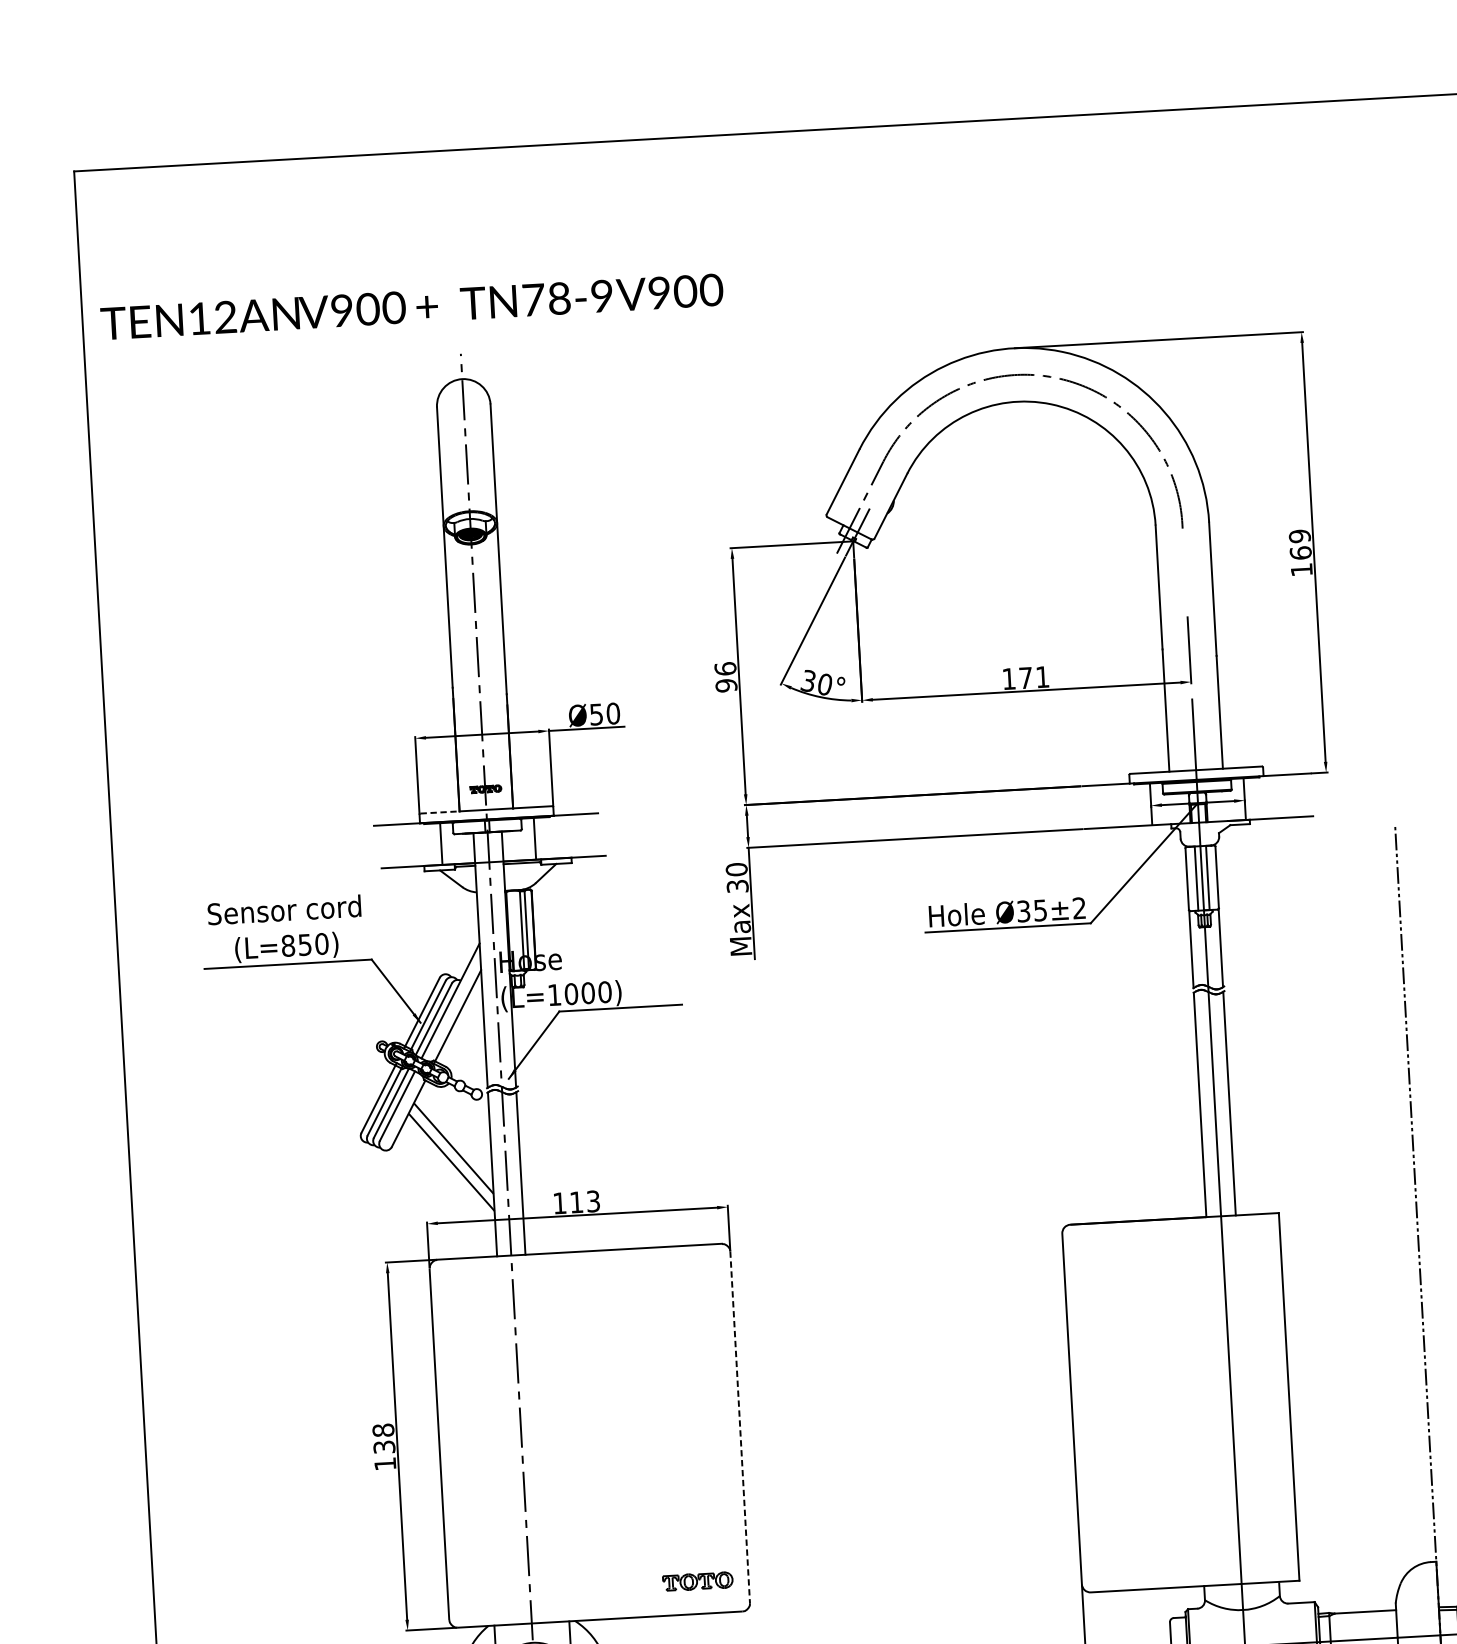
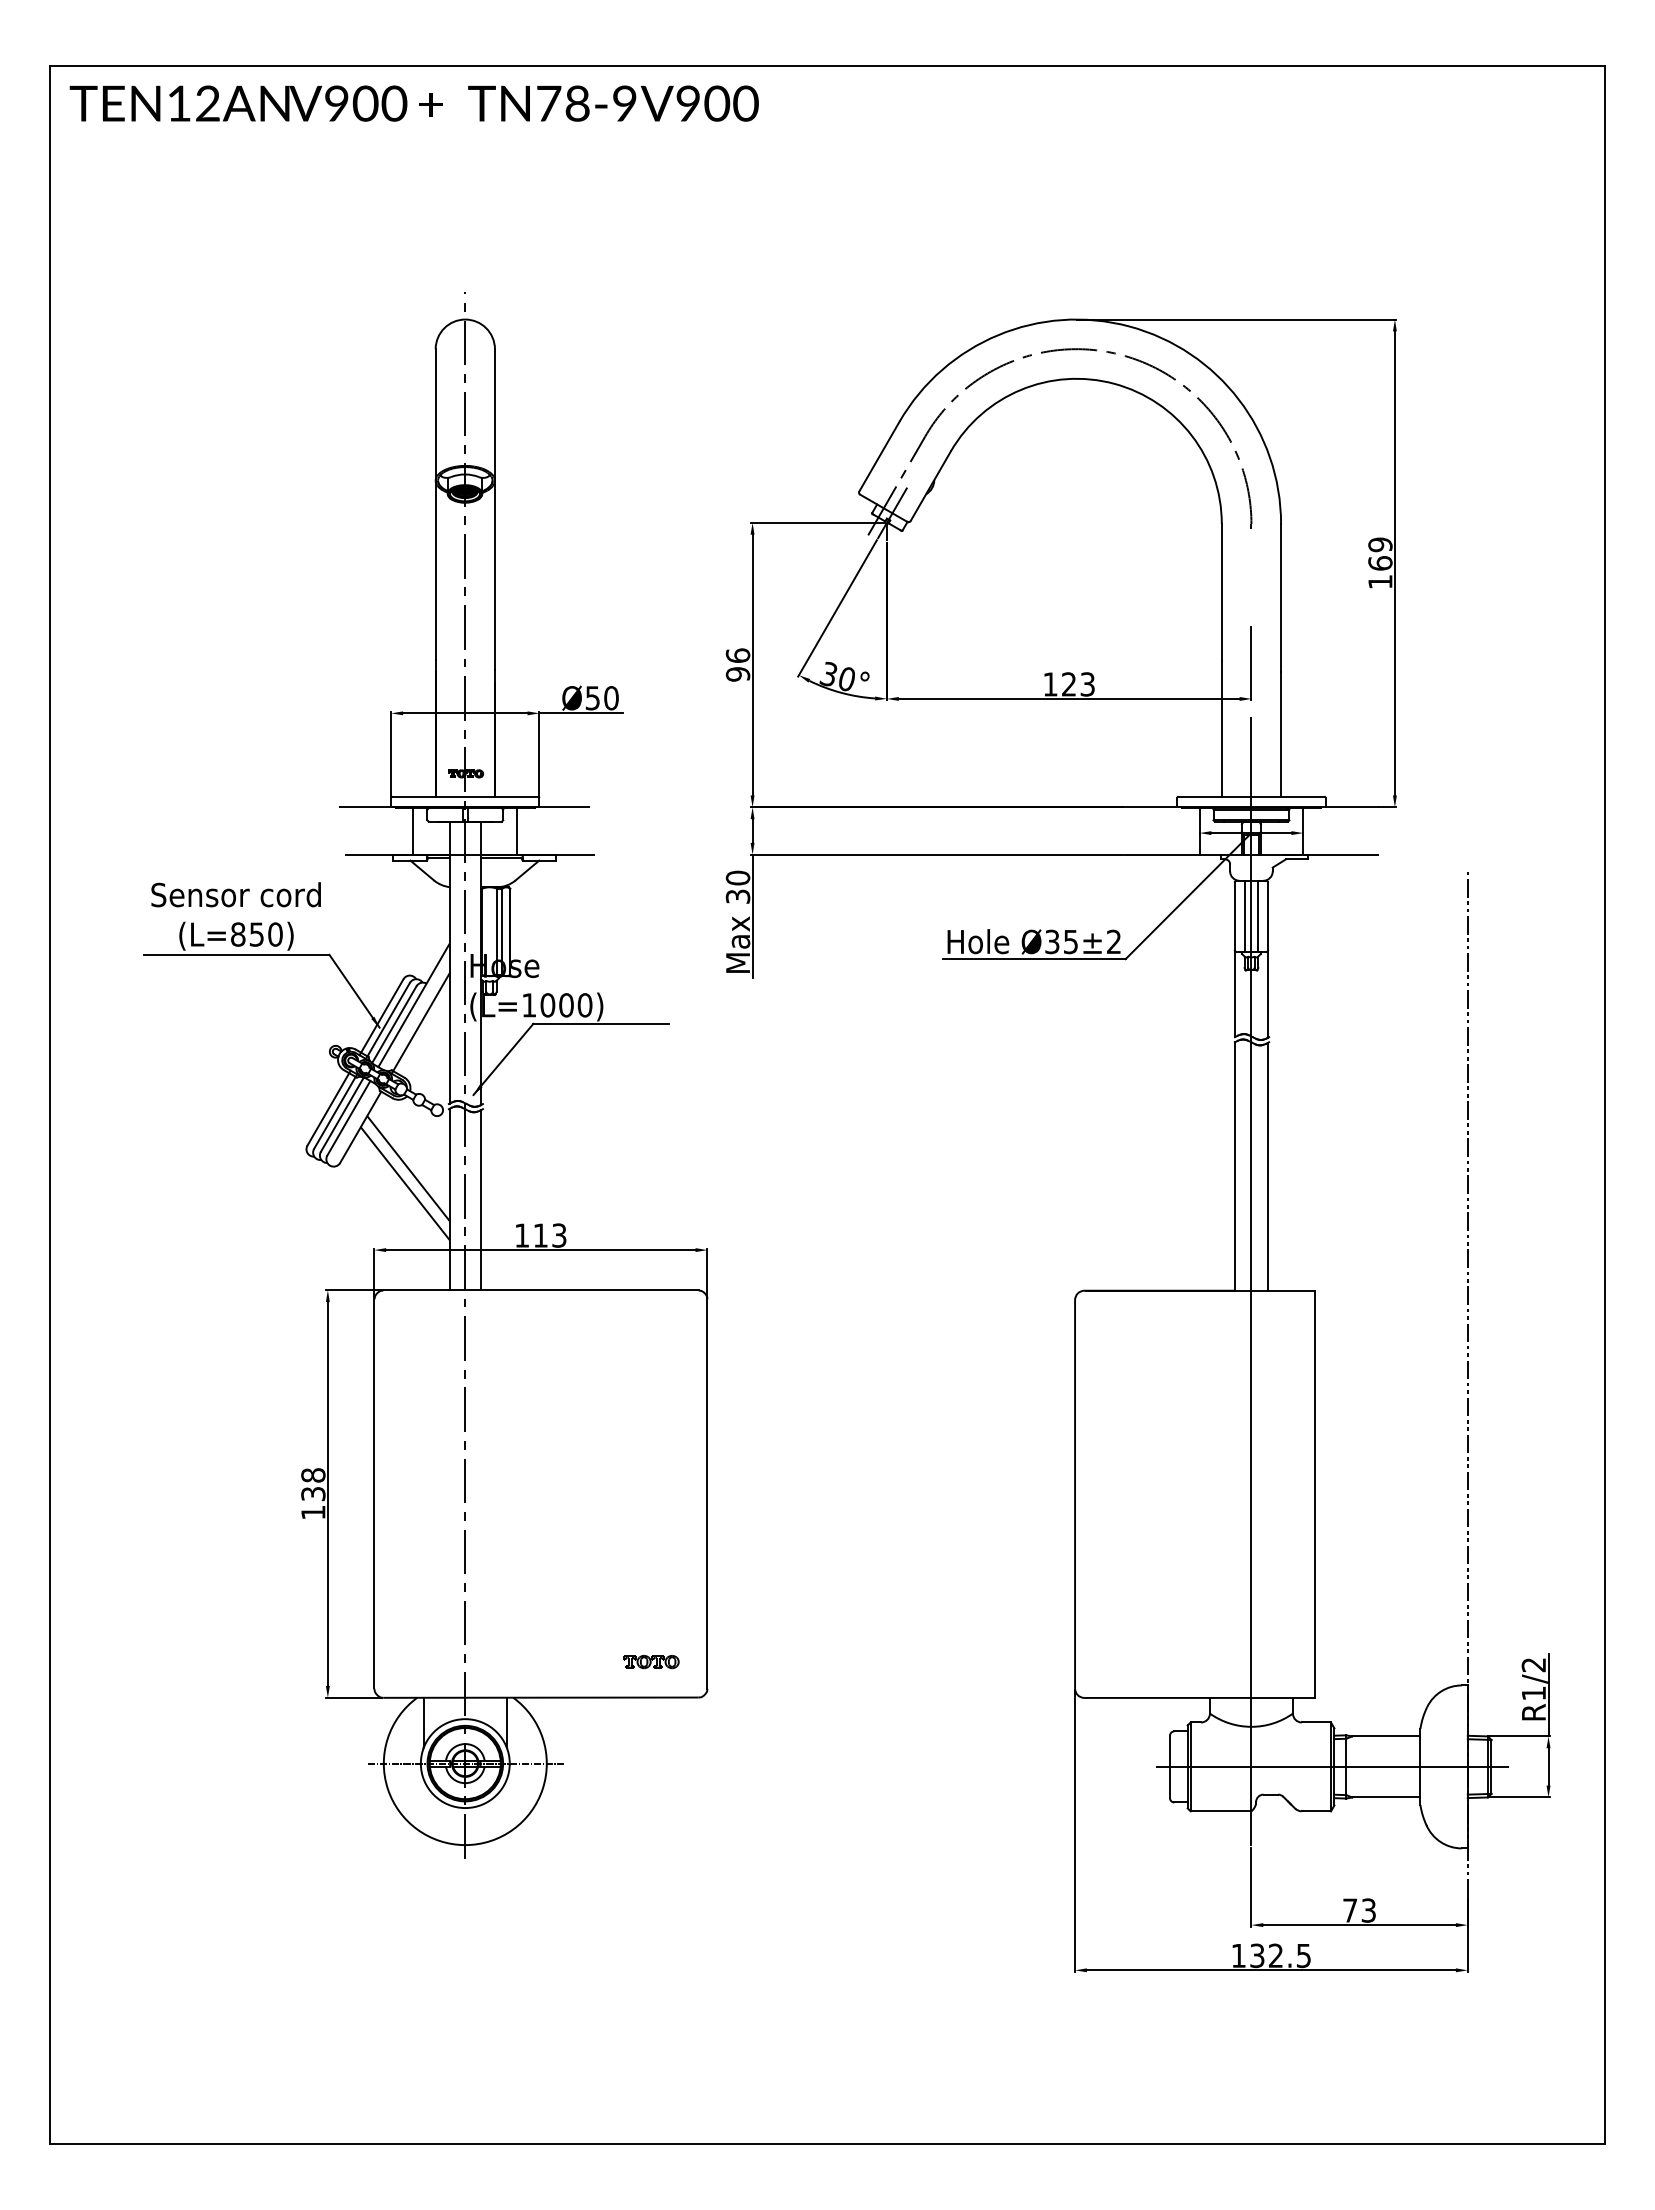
text: (411, 306) -> (413, 103), moved
text: (1034, 677) -> (1078, 684), 171 -> 123
line: (440, 812) -> (414, 796), dashed -> solid
line: (740, 1427) -> (707, 1494), dashed -> solid
part: (698, 1582) -> (651, 1662), size x0.71

